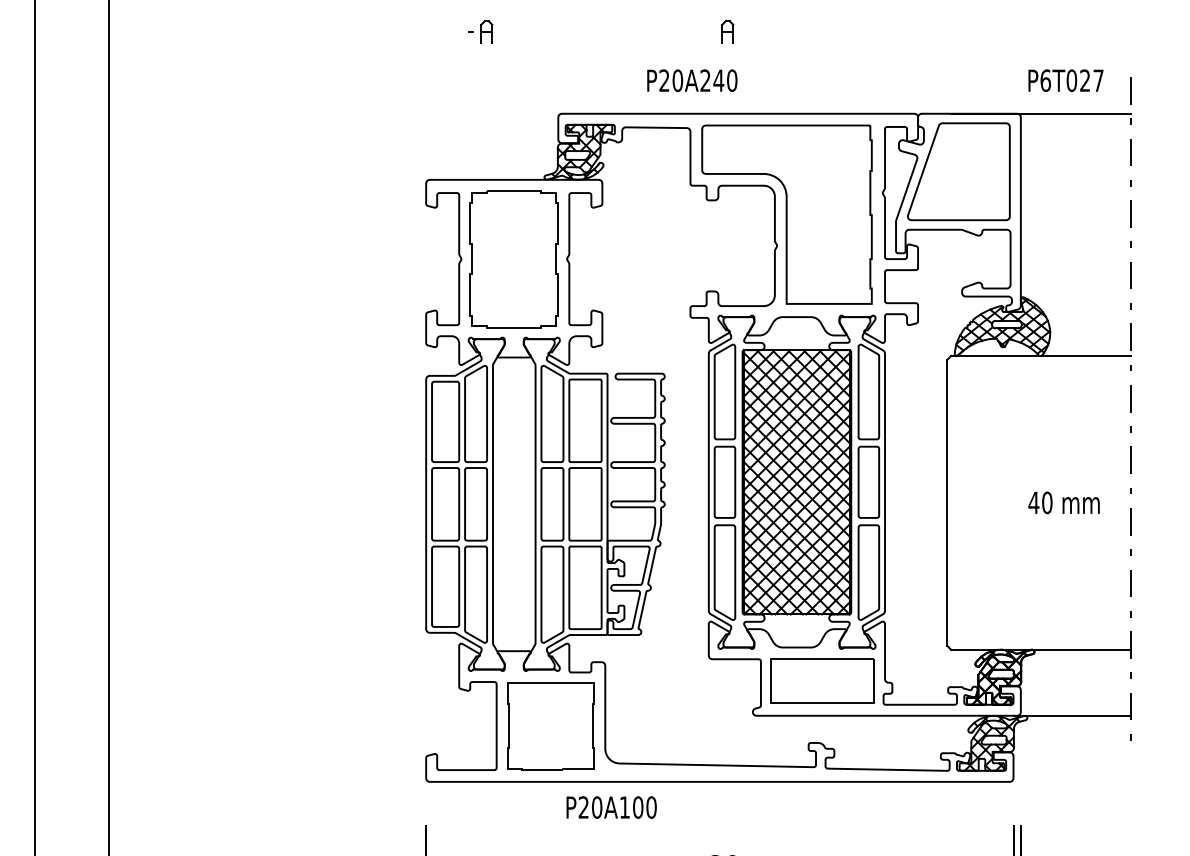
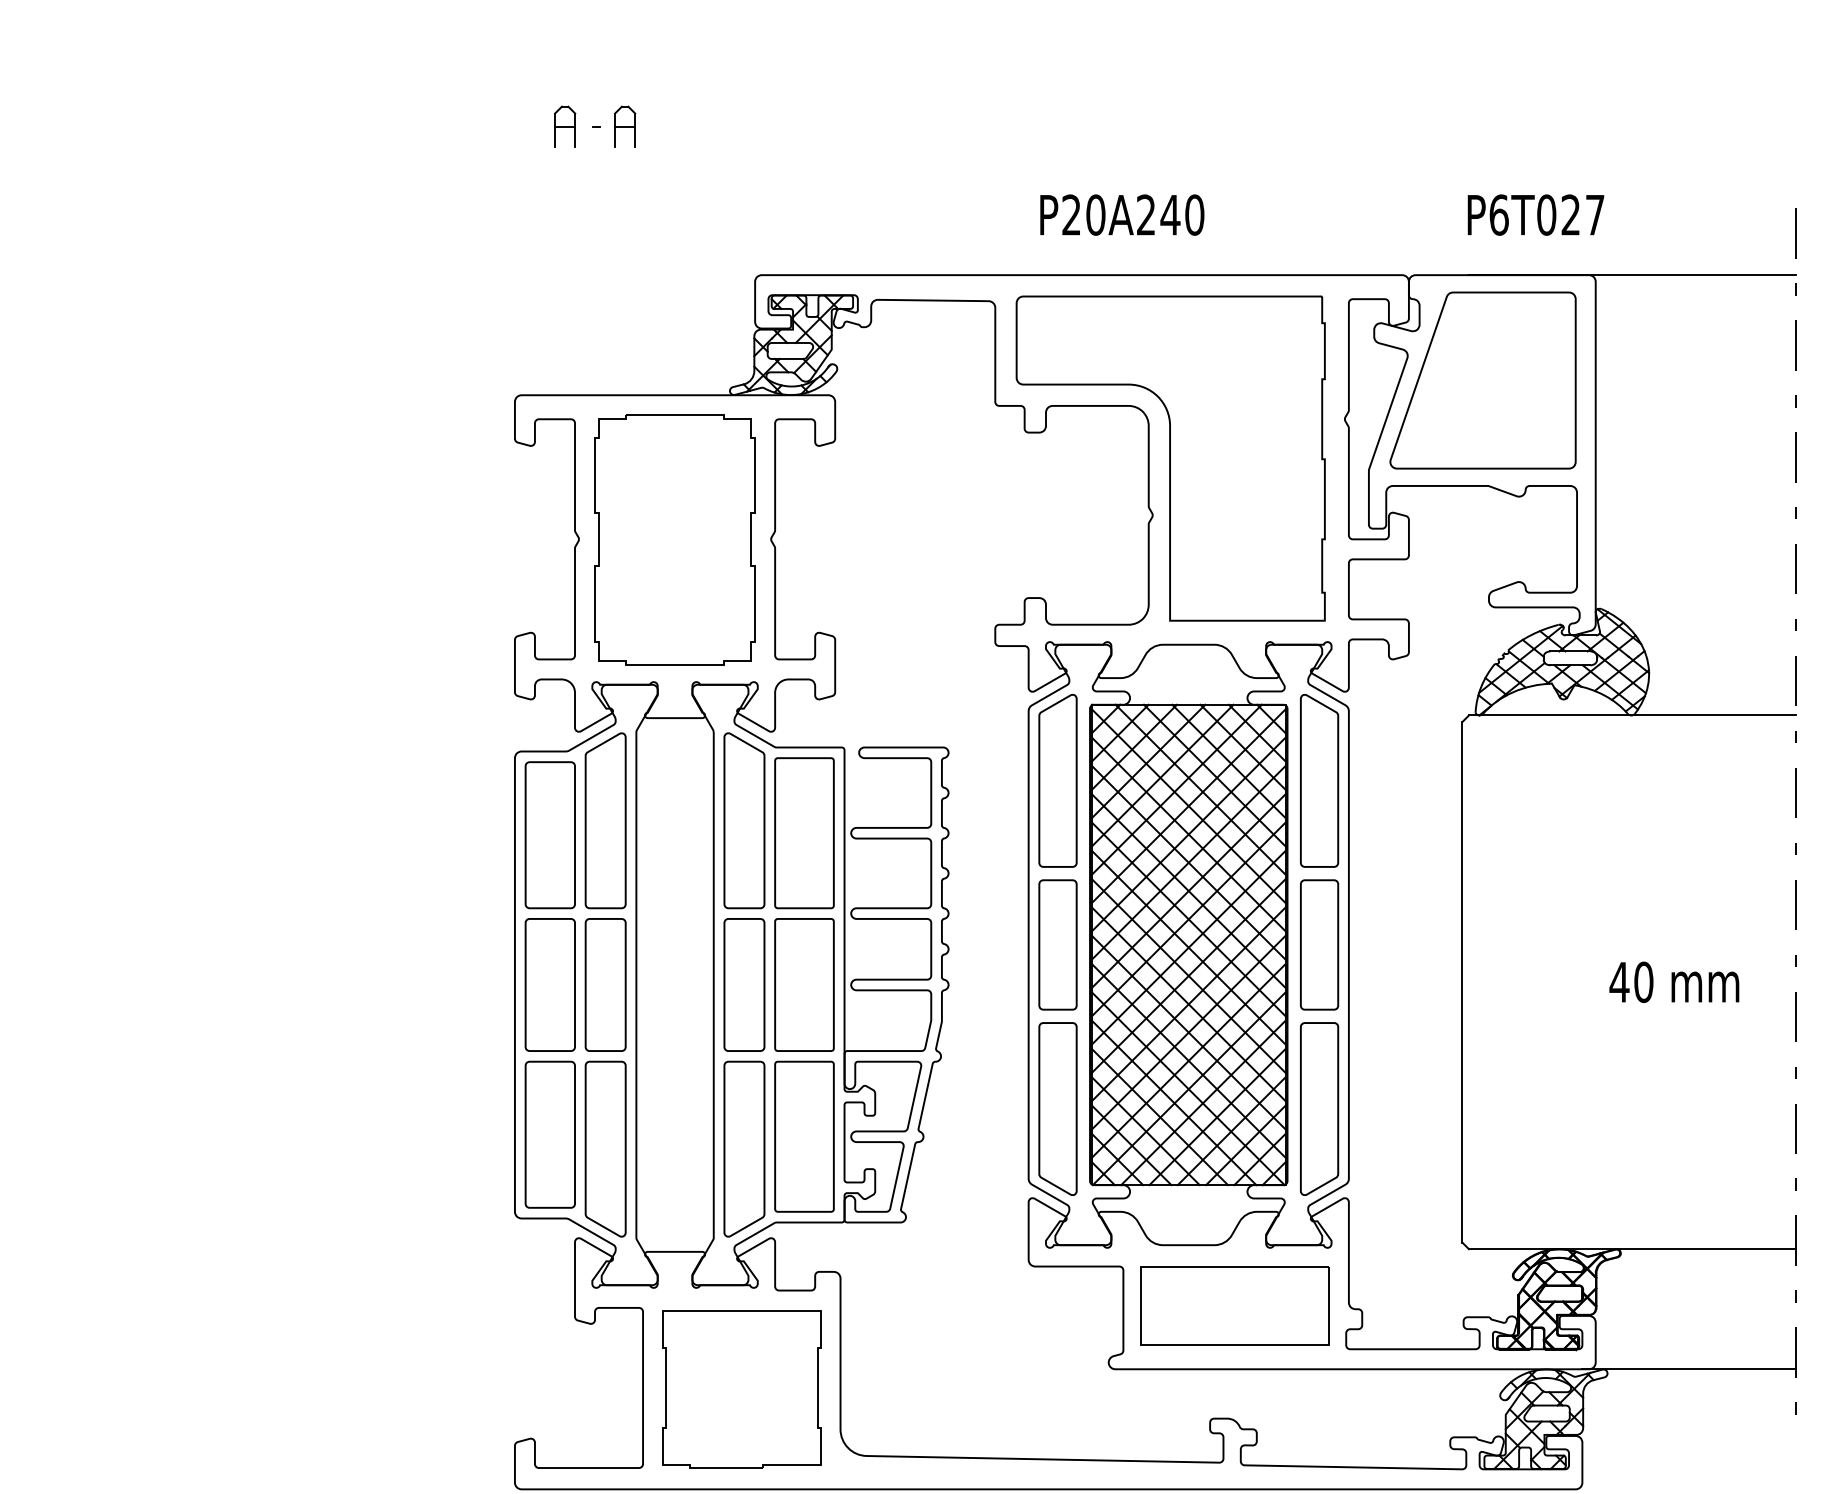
part: (727, 31) -> (564, 125), moved
text: (692, 80) -> (1122, 214), moved
text: (1065, 80) -> (1535, 214), moved

